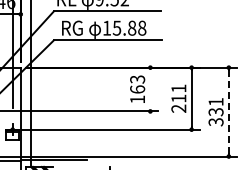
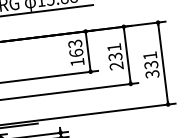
line: (150, 89) -> (88, 51), added
text: (178, 98) -> (115, 56), 211 -> 231
line: (228, 112) -> (162, 63), dashed -> solid

